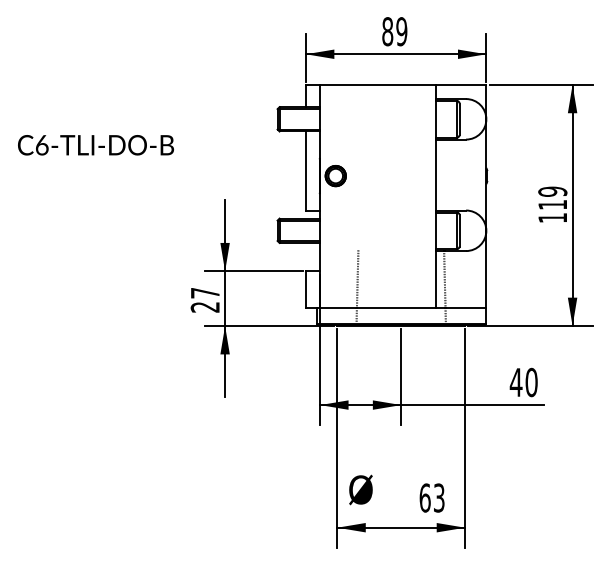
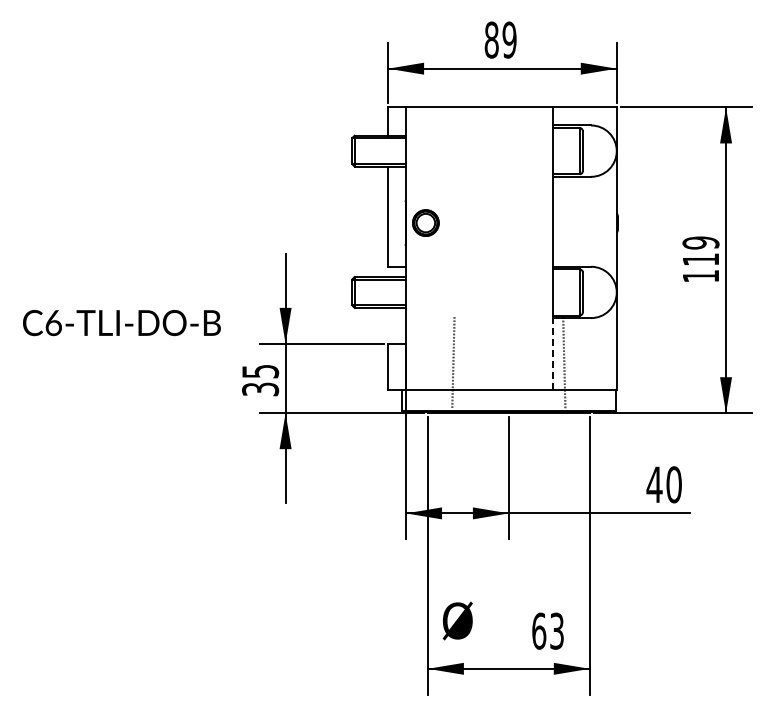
text: (95, 145) -> (121, 323), moved
line: (435, 279) -> (552, 354), solid -> dashed
text: (205, 300) -> (260, 380), 27 -> 35

